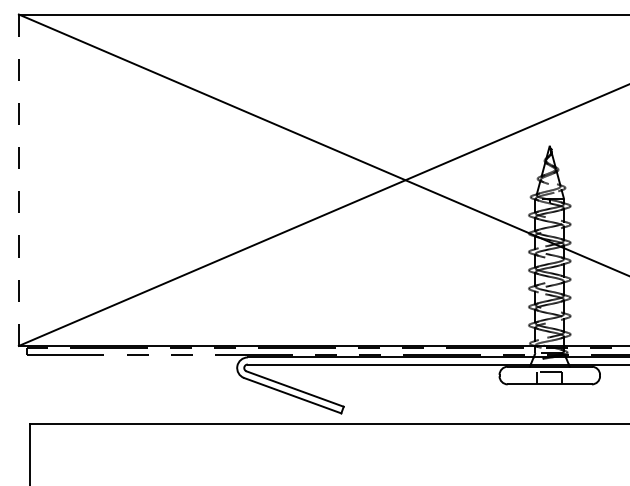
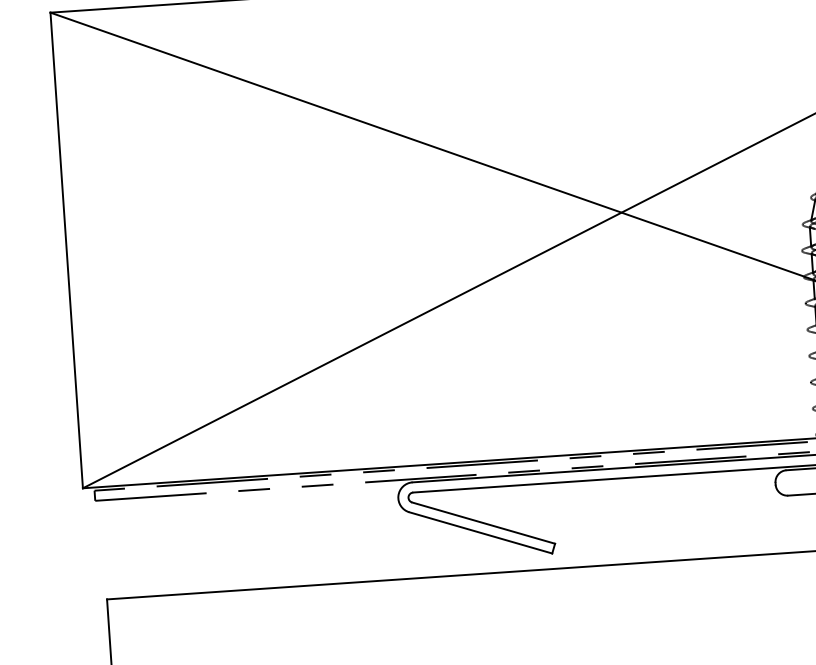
line: (18, 180) -> (66, 250), dashed -> solid

